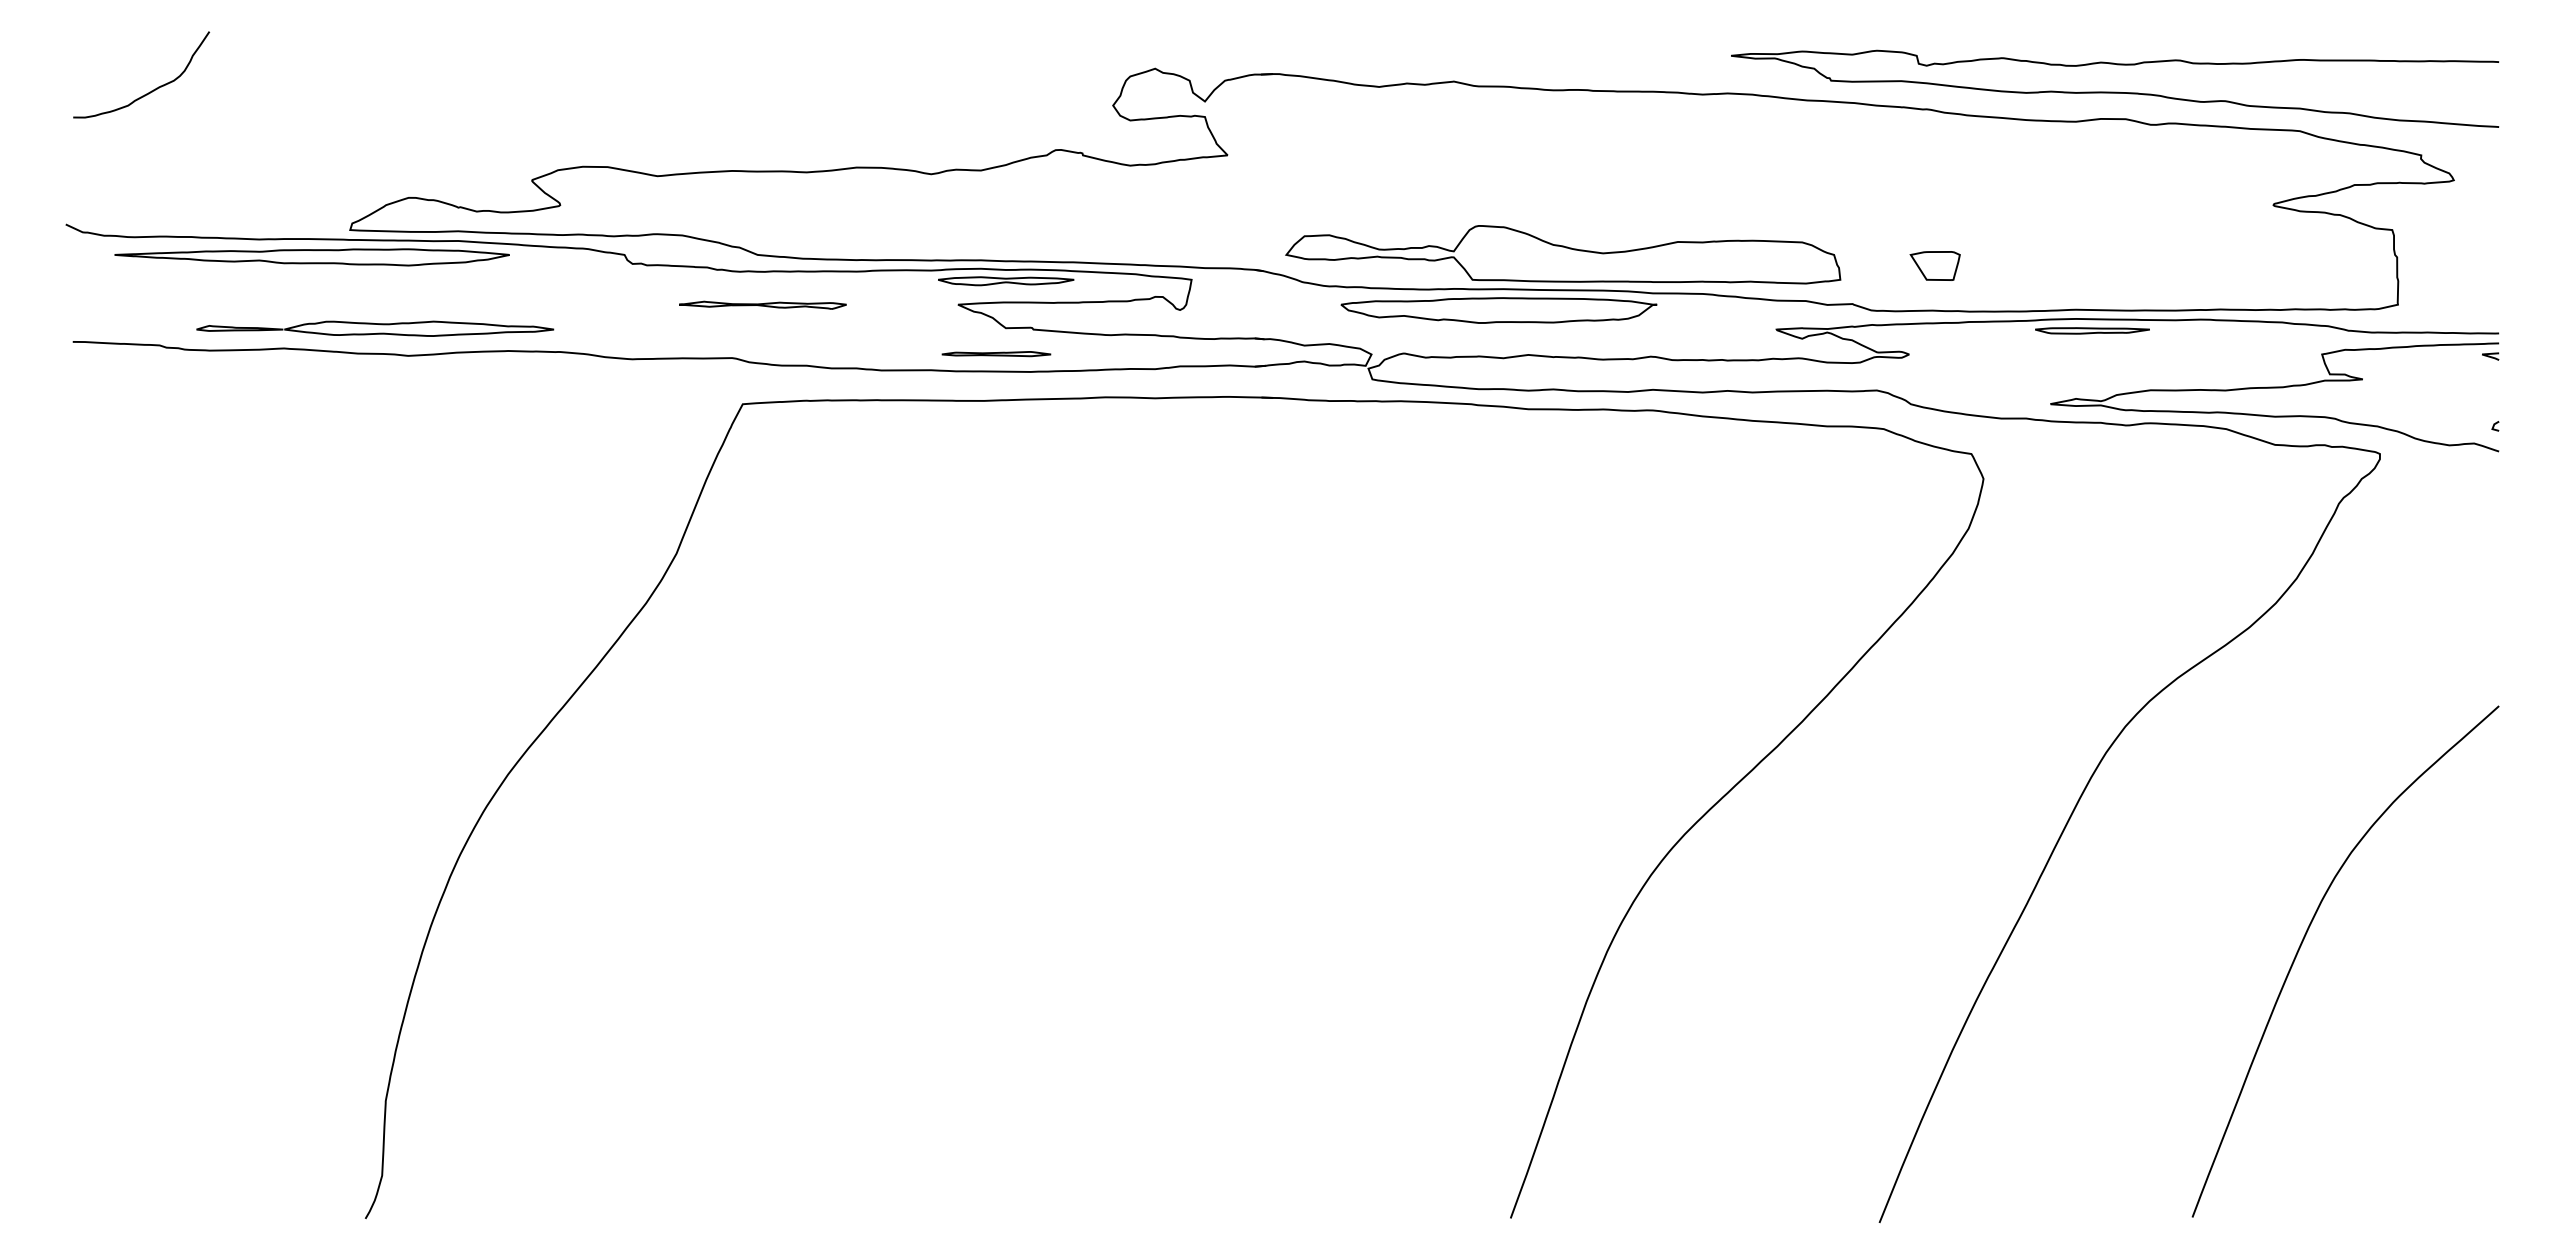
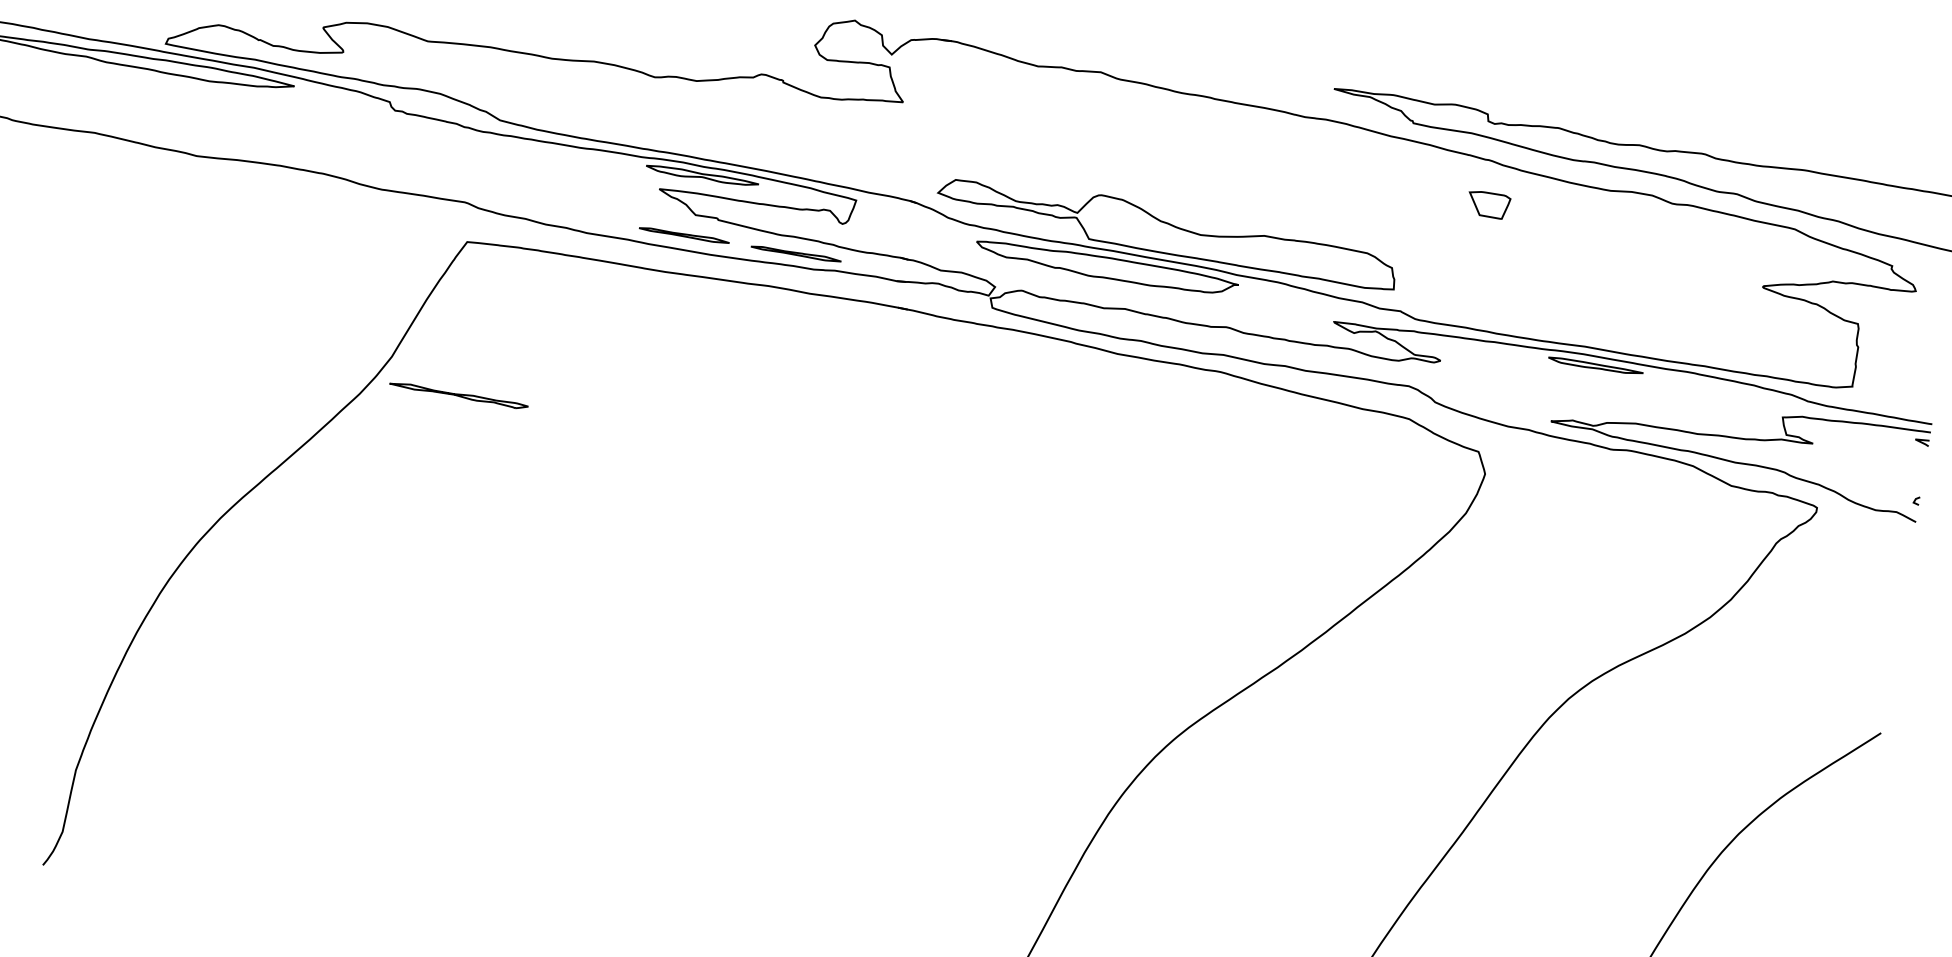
part: (1934, 265) -> (1488, 204), moved
part: (762, 304) -> (458, 394), moved
part: (375, 328) -> (173, 128), removed
part: (1131, 354) -> (796, 254), added

